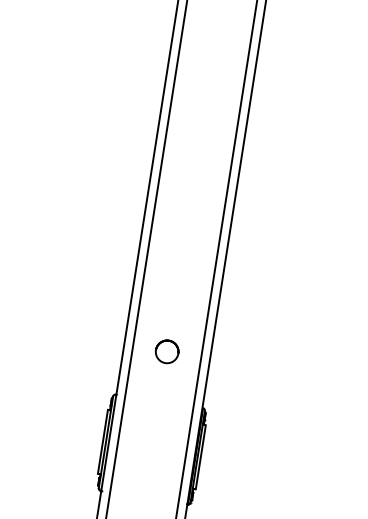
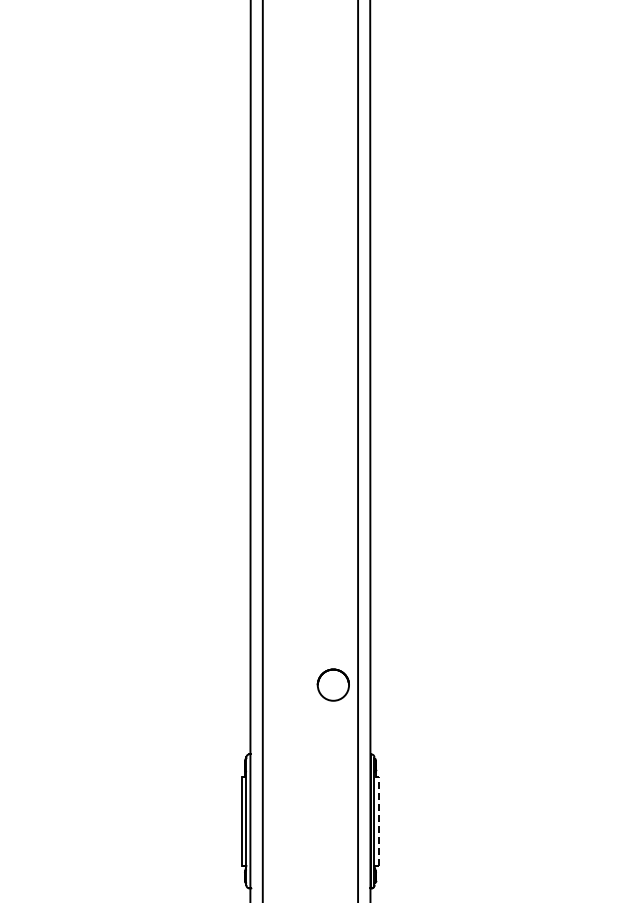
circle: (166, 351) -> (332, 684), moved
line: (200, 457) -> (378, 821), solid -> dashed

